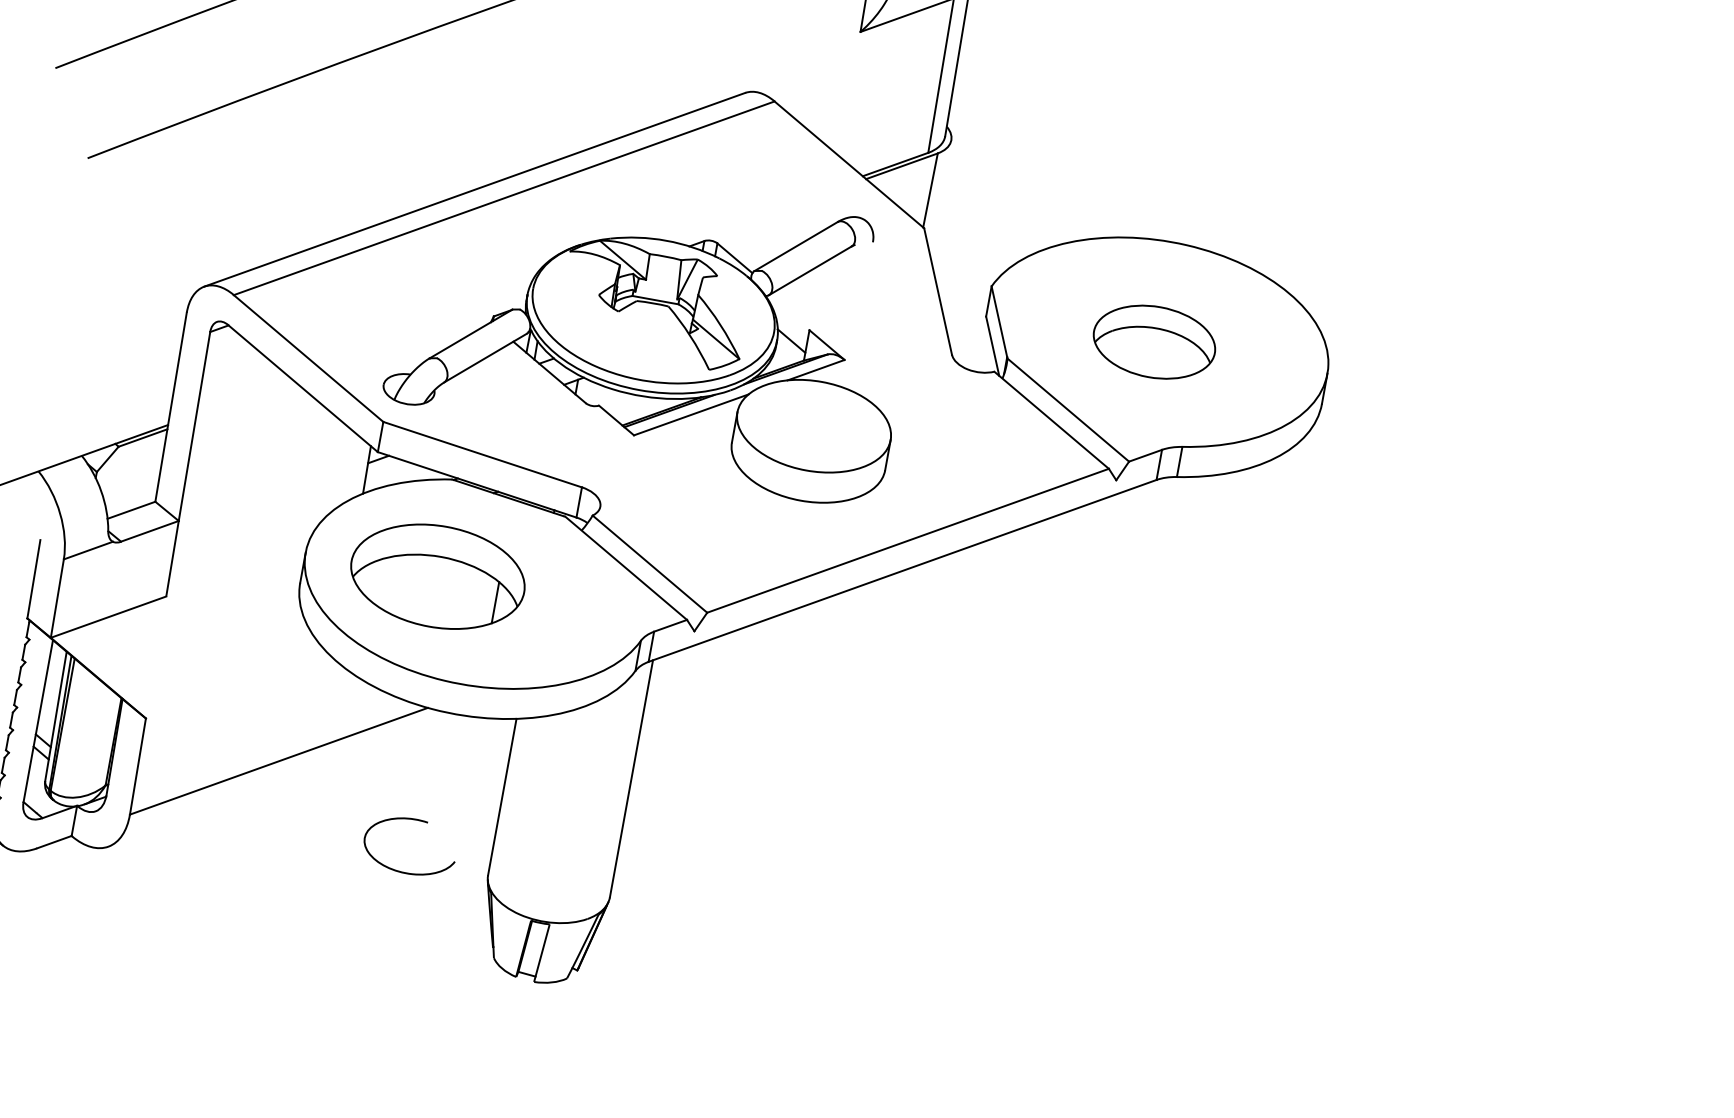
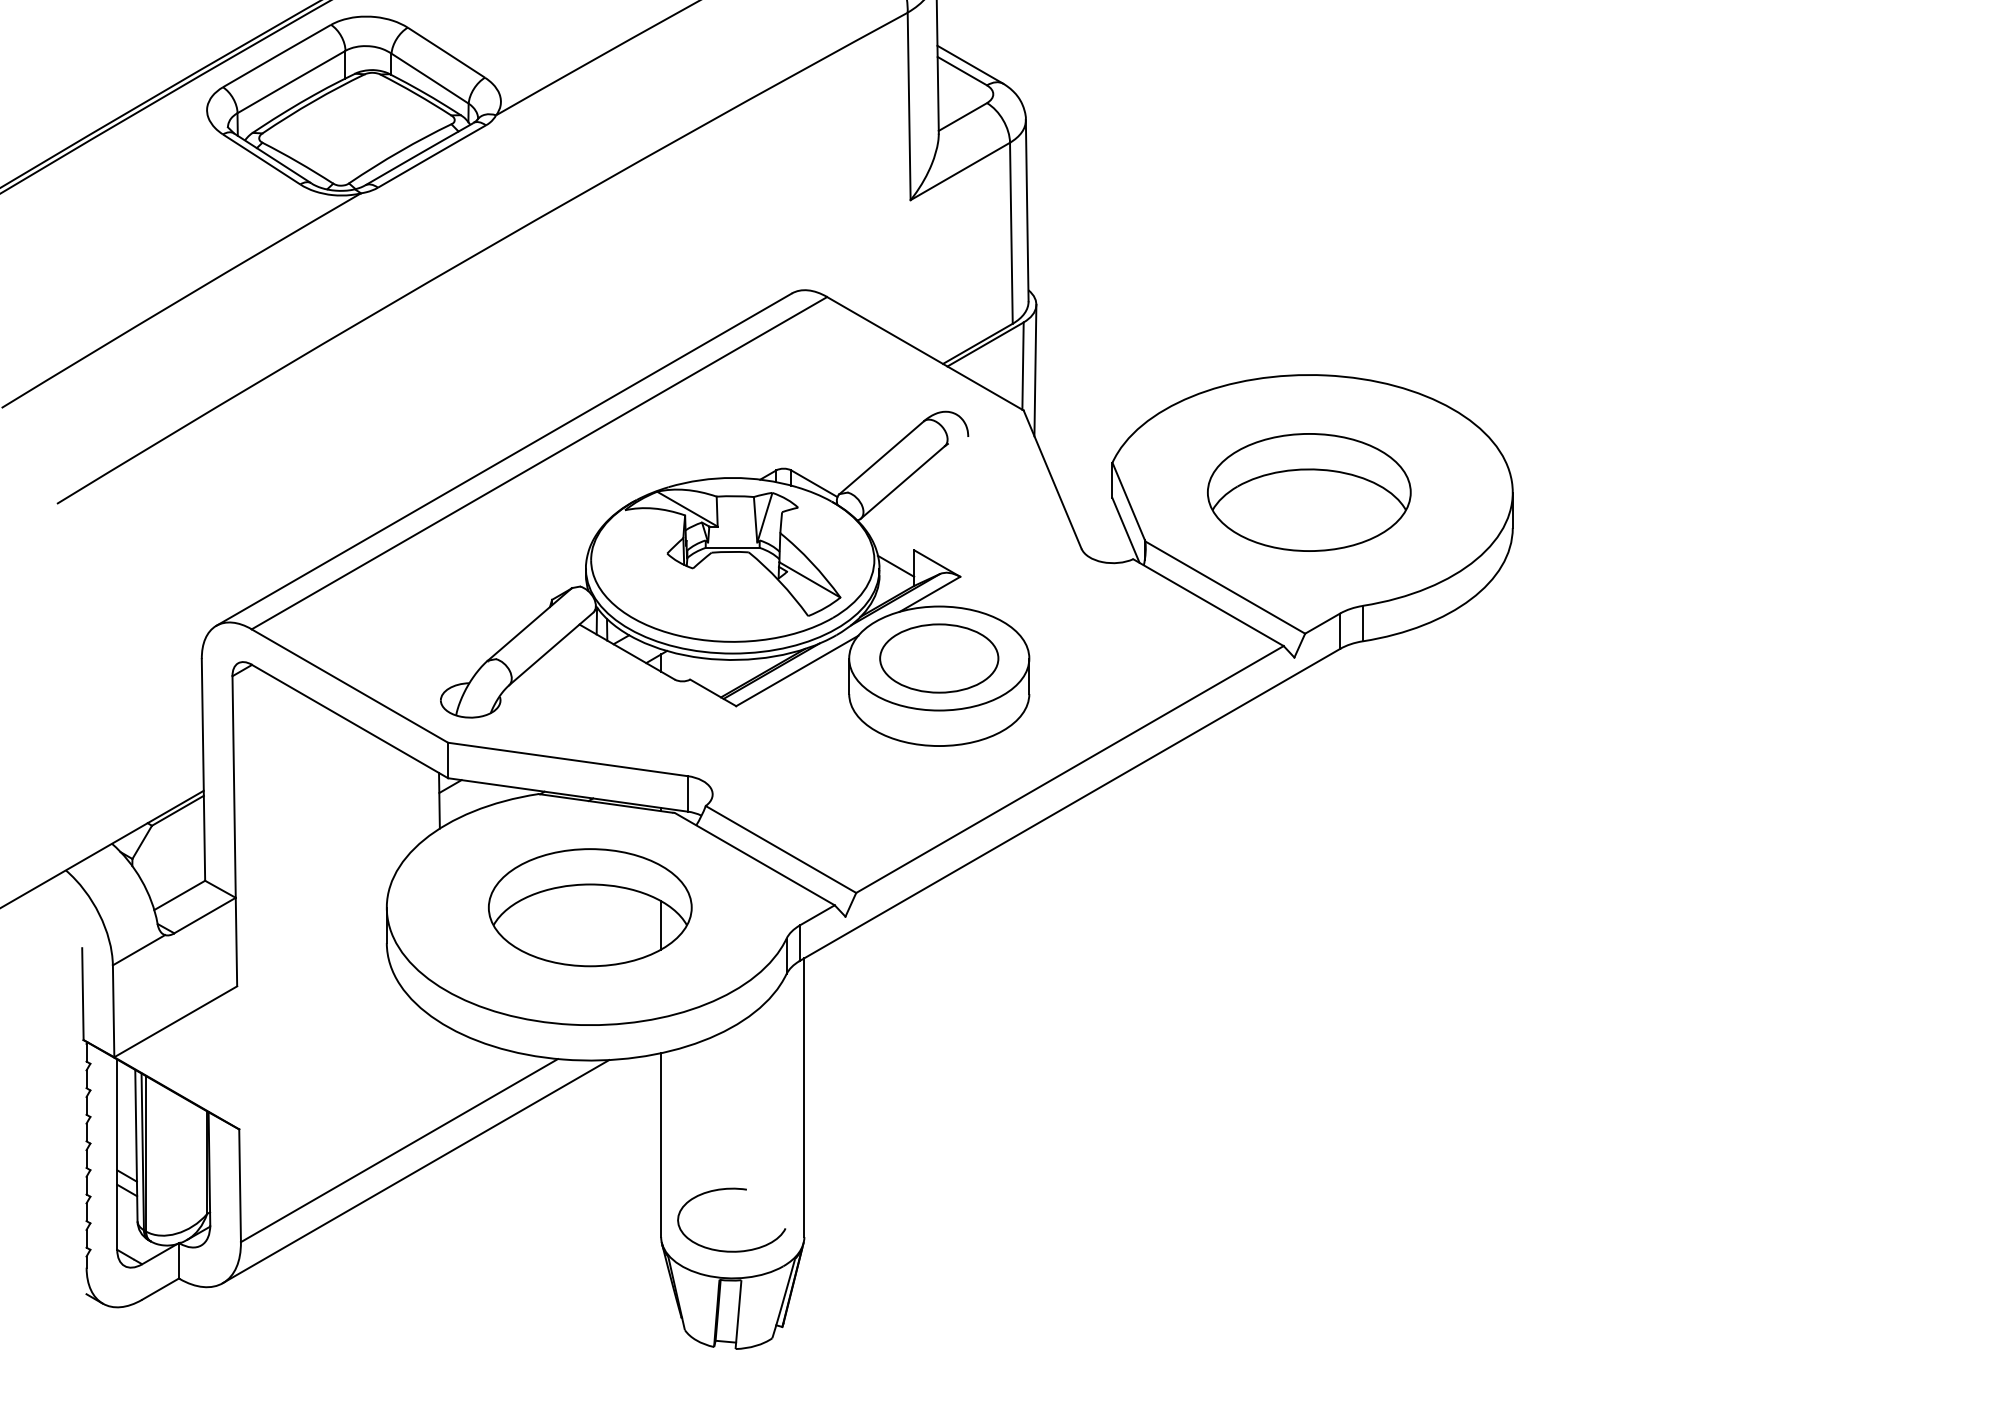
line: (940, 196) -> (1035, 370), added
part: (1154, 342) -> (1309, 492), size x1.43
part: (814, 426) -> (939, 658), added
part: (438, 576) -> (590, 907), moved
line: (289, 781) -> (415, 1171), added
curve: (414, 820) -> (731, 1189), moved

